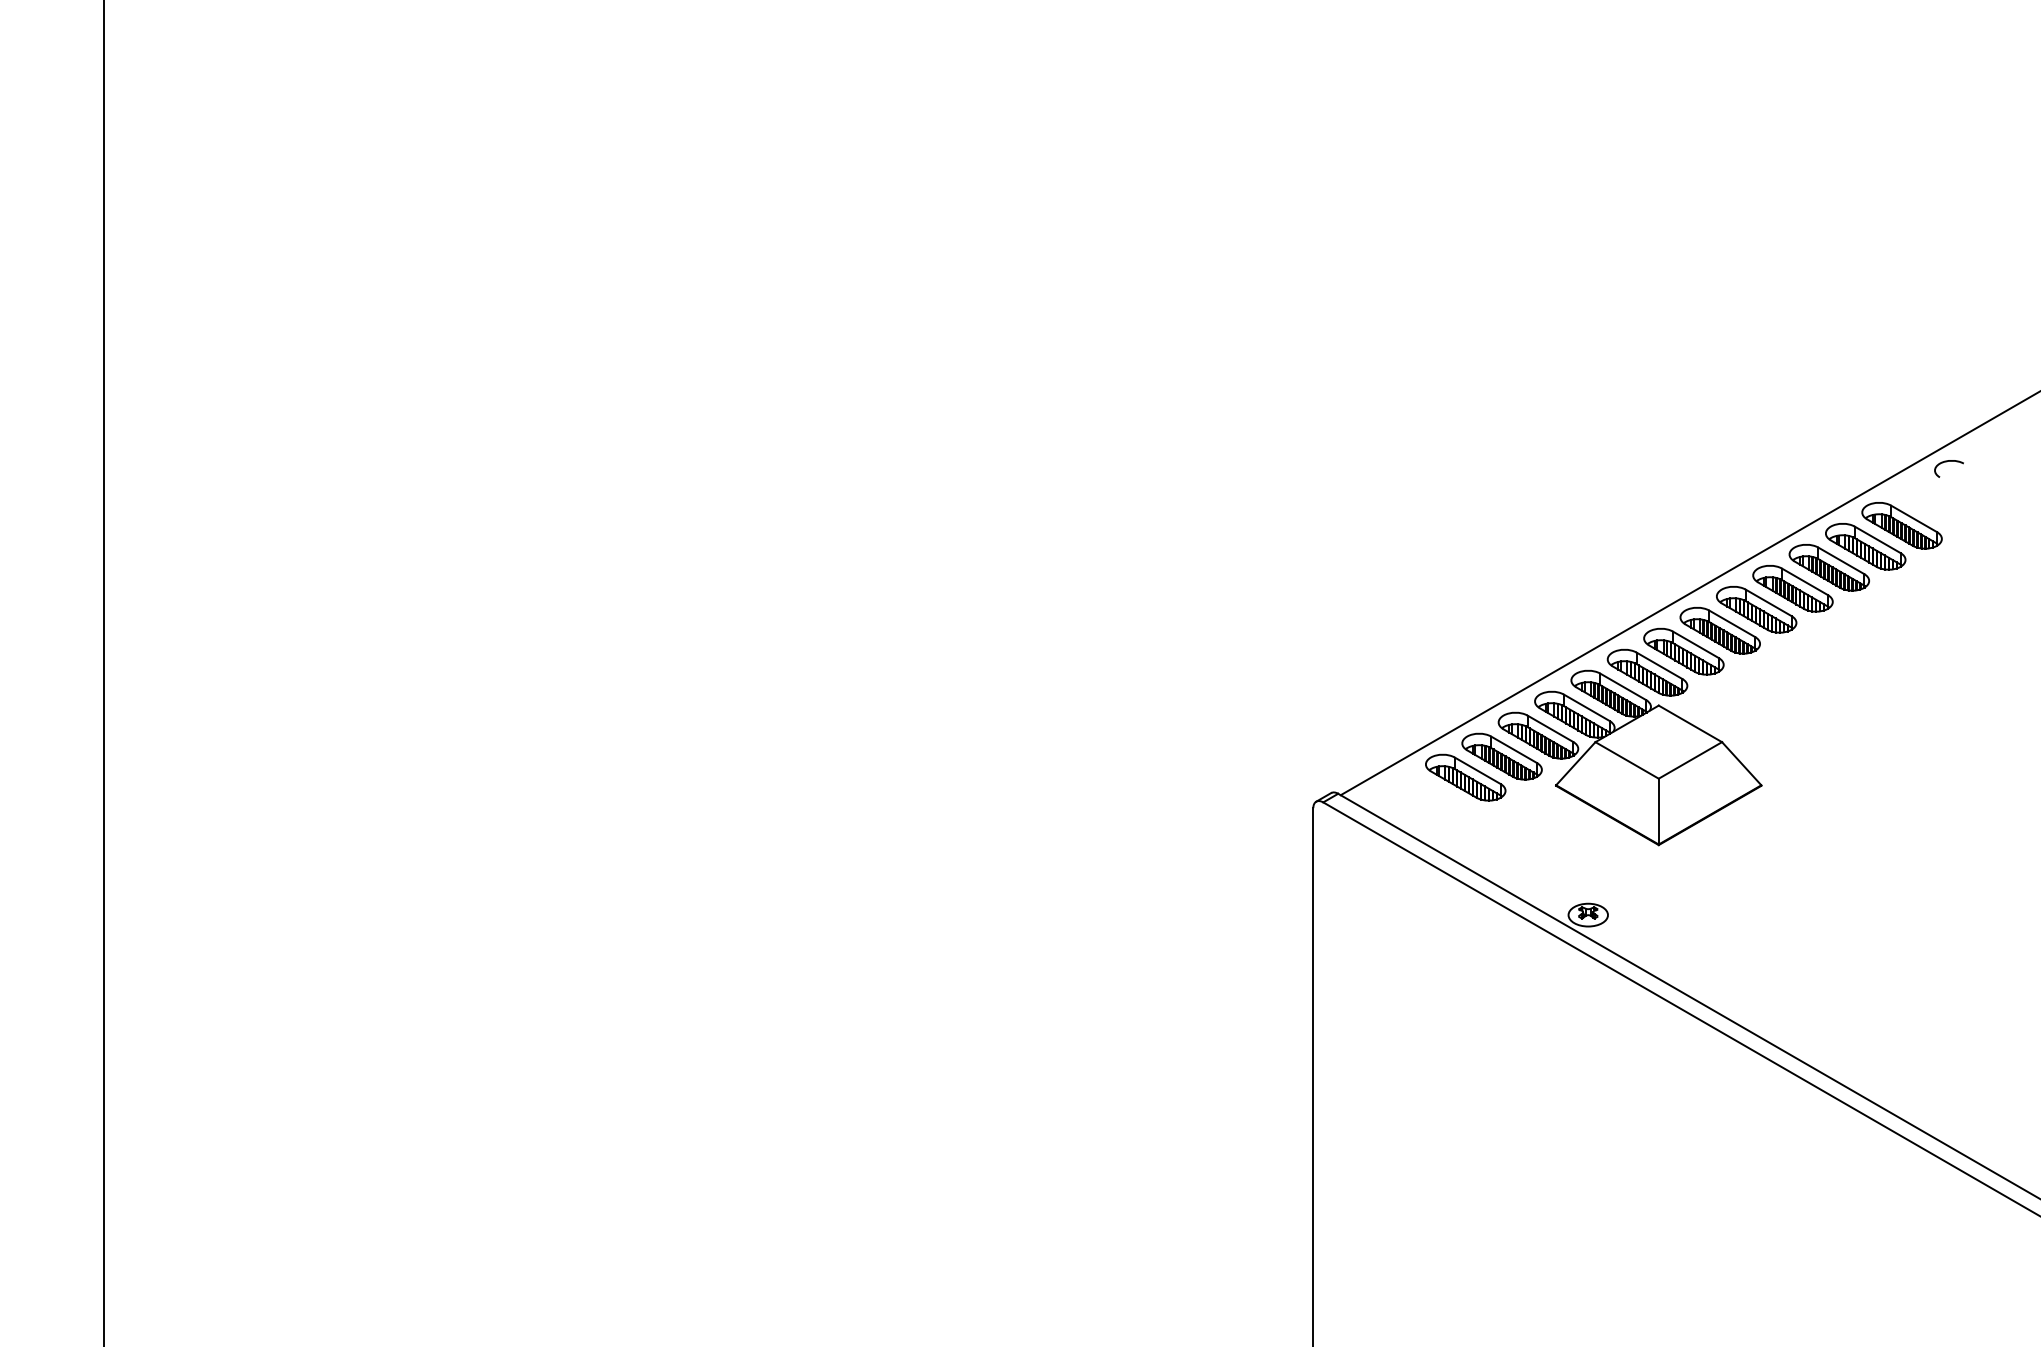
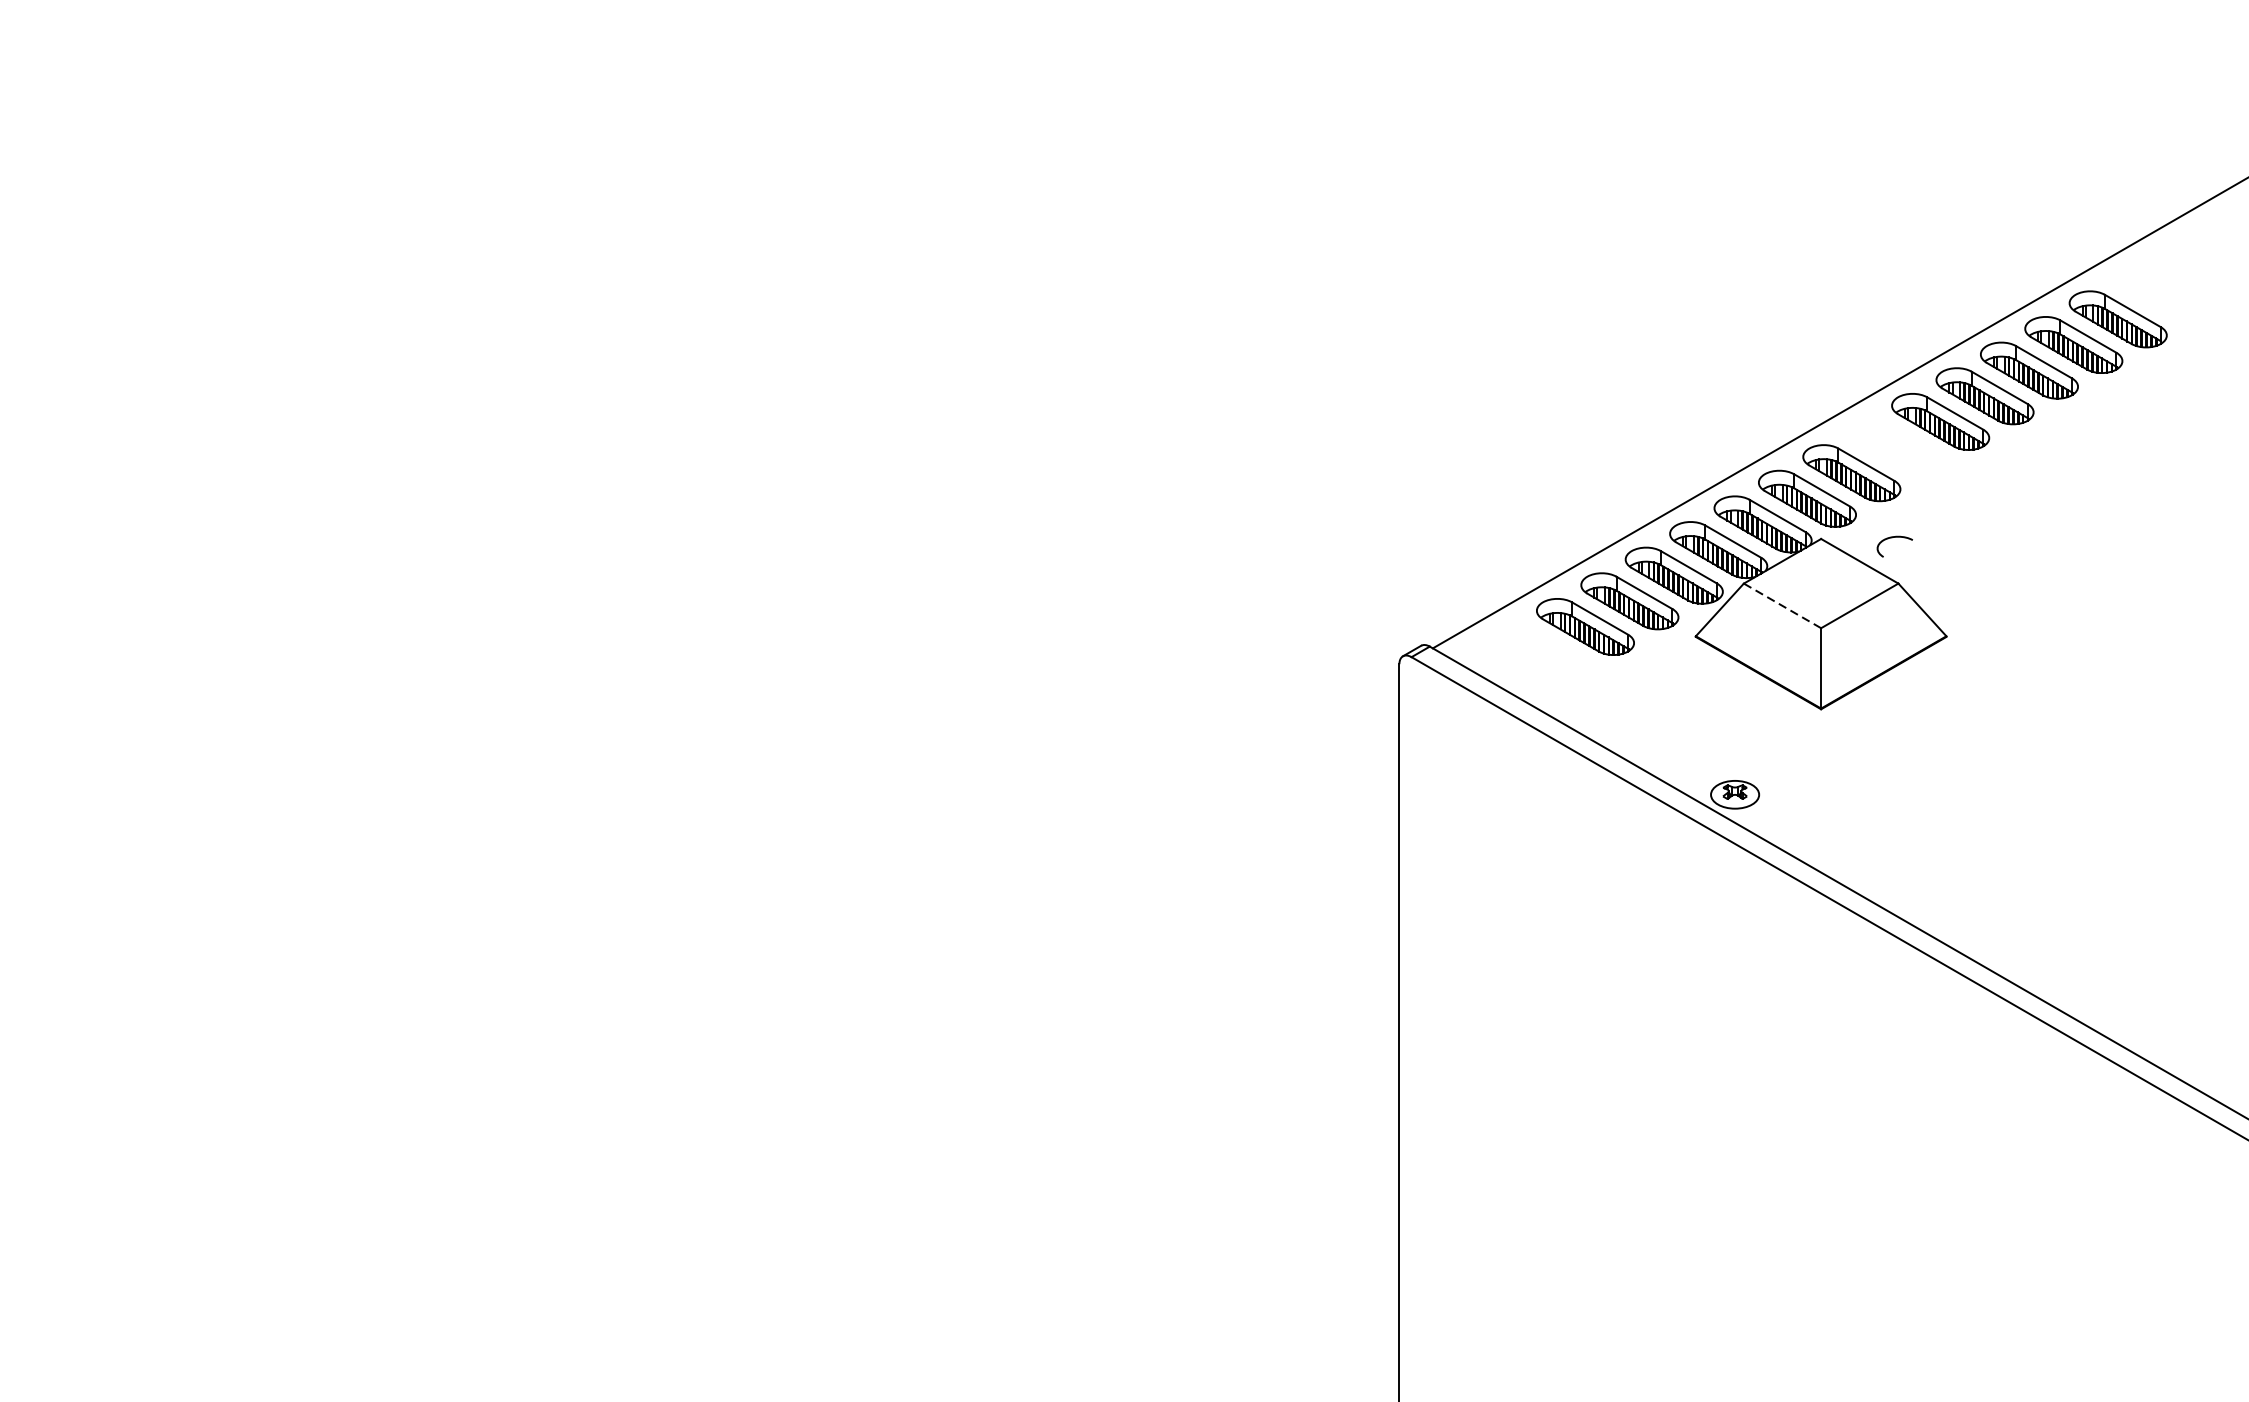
curve: (1947, 462) -> (1892, 538), moved
part: (1719, 630) -> (1895, 447), removed
line: (1627, 760) -> (1782, 605), solid -> dashed

